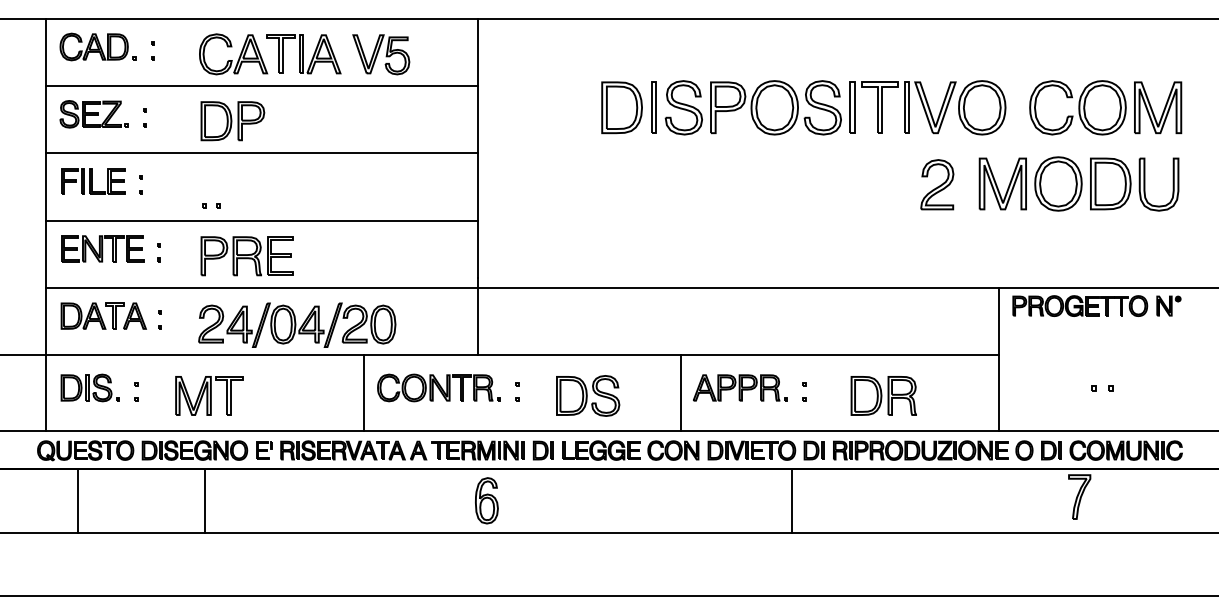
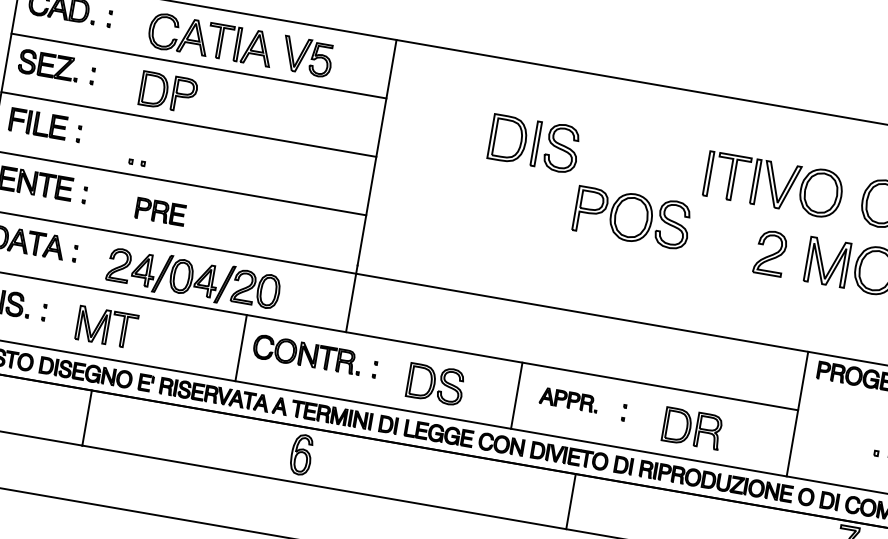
part: (775, 107) -> (632, 217), moved
part: (246, 256) -> (159, 211), size x0.6
part: (740, 387) -> (569, 399), size x0.7
part: (486, 500) -> (301, 454), moved
line: (792, 500) -> (571, 501), moved

